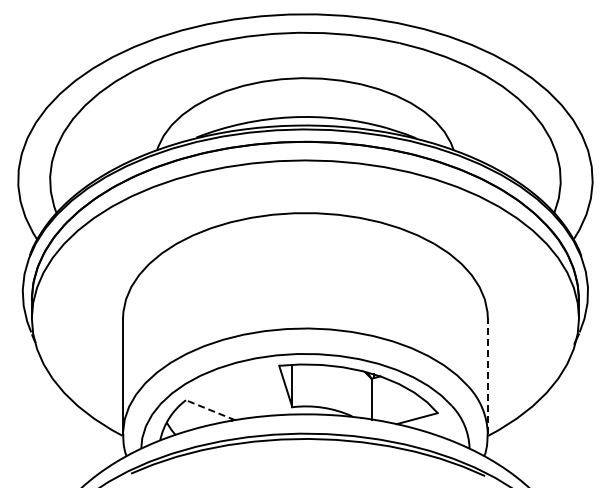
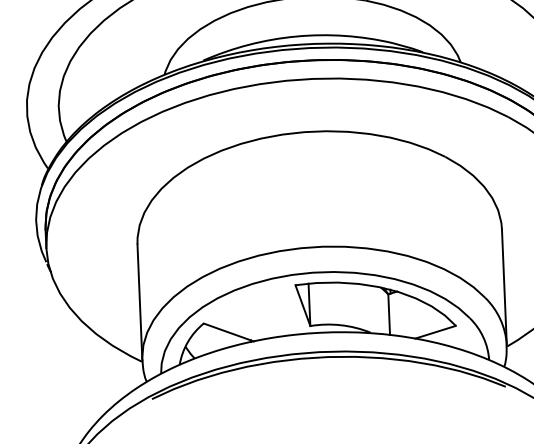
line: (487, 376) -> (504, 287), dashed -> solid
line: (210, 410) -> (228, 332), dashed -> solid

